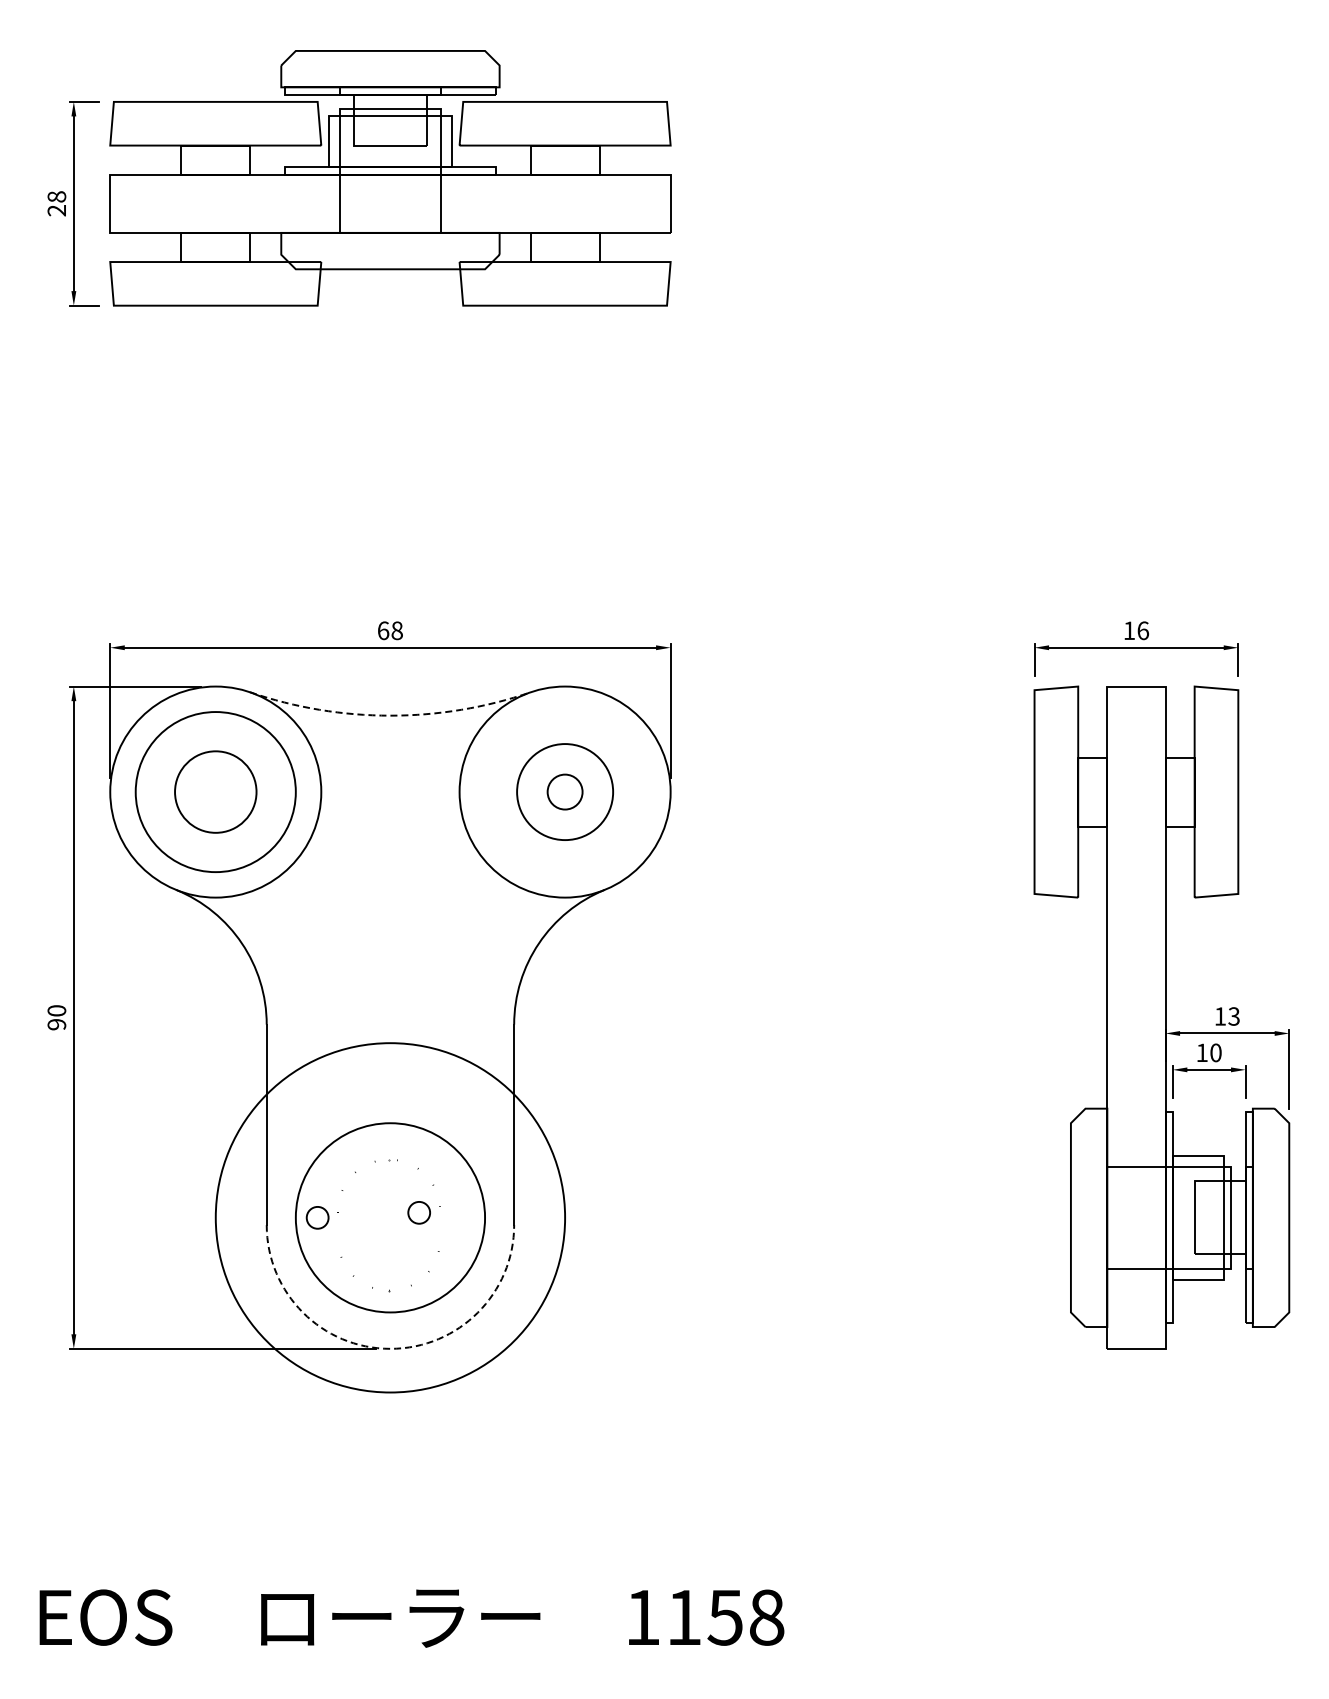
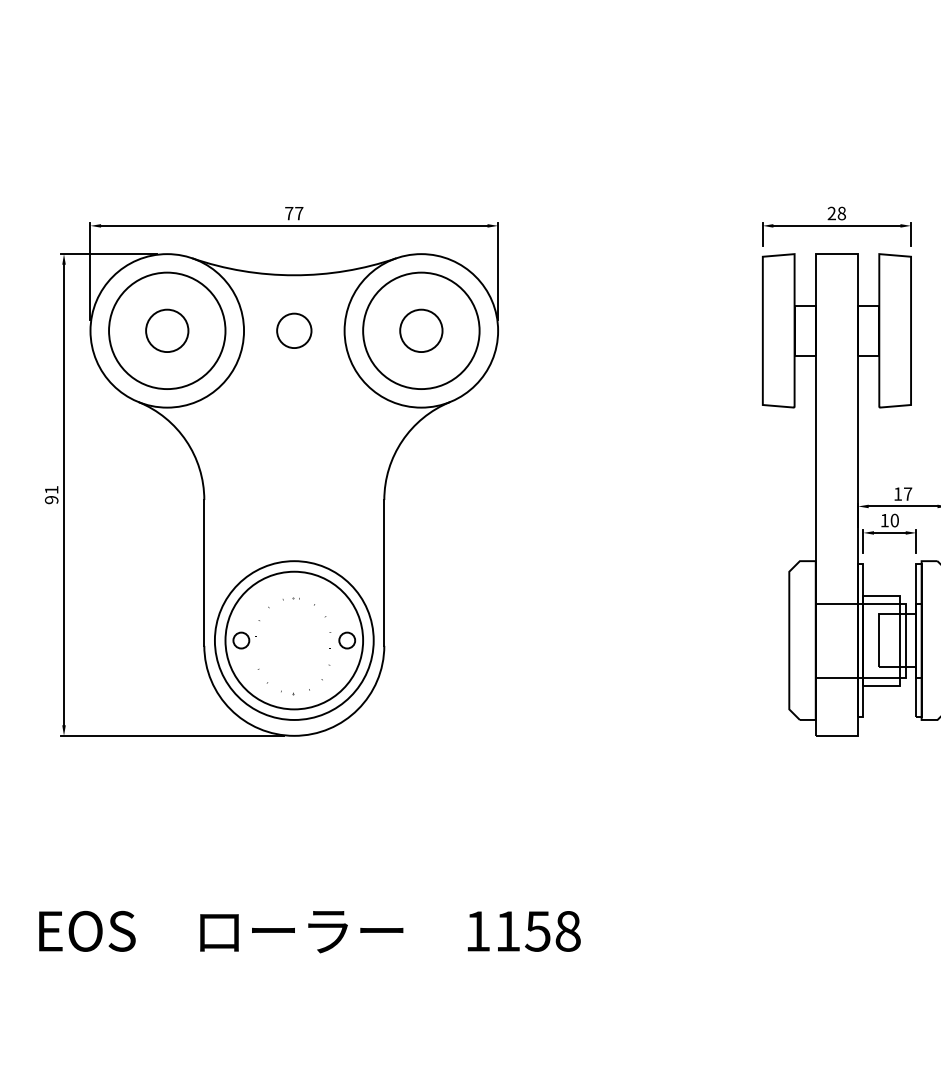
text: (389, 630) -> (293, 213), 68 -> 77
text: (1136, 630) -> (836, 213), 16 -> 28
arc: (390, 715) -> (294, 275), dashed -> solid
circle: (215, 791) -> (167, 330), size x0.71
circle: (389, 791) -> (293, 330), added
circle: (565, 791) -> (421, 330), size x1.67
circle: (565, 792) -> (421, 331), size x1.67
text: (56, 1010) -> (51, 489), 90 -> 91
text: (1233, 1016) -> (907, 494), 13 -> 17
circle: (418, 1212) -> (346, 640), moved
circle: (390, 1217) -> (294, 640), size x0.62
arc: (390, 1348) -> (294, 735), dashed -> solid

